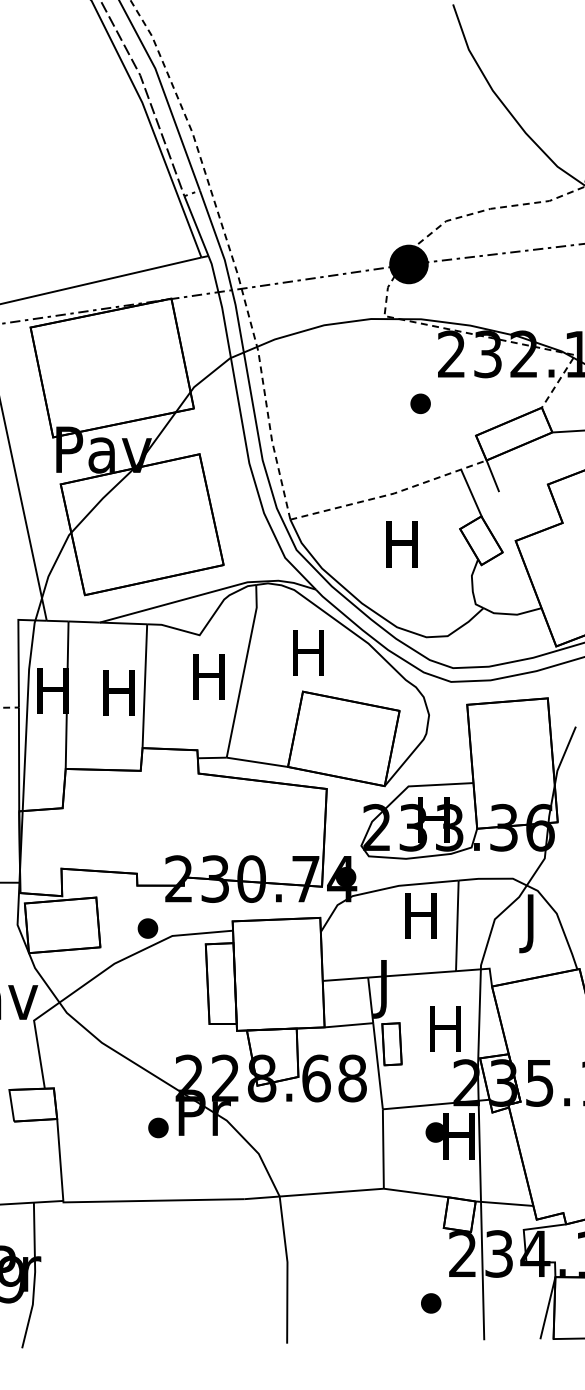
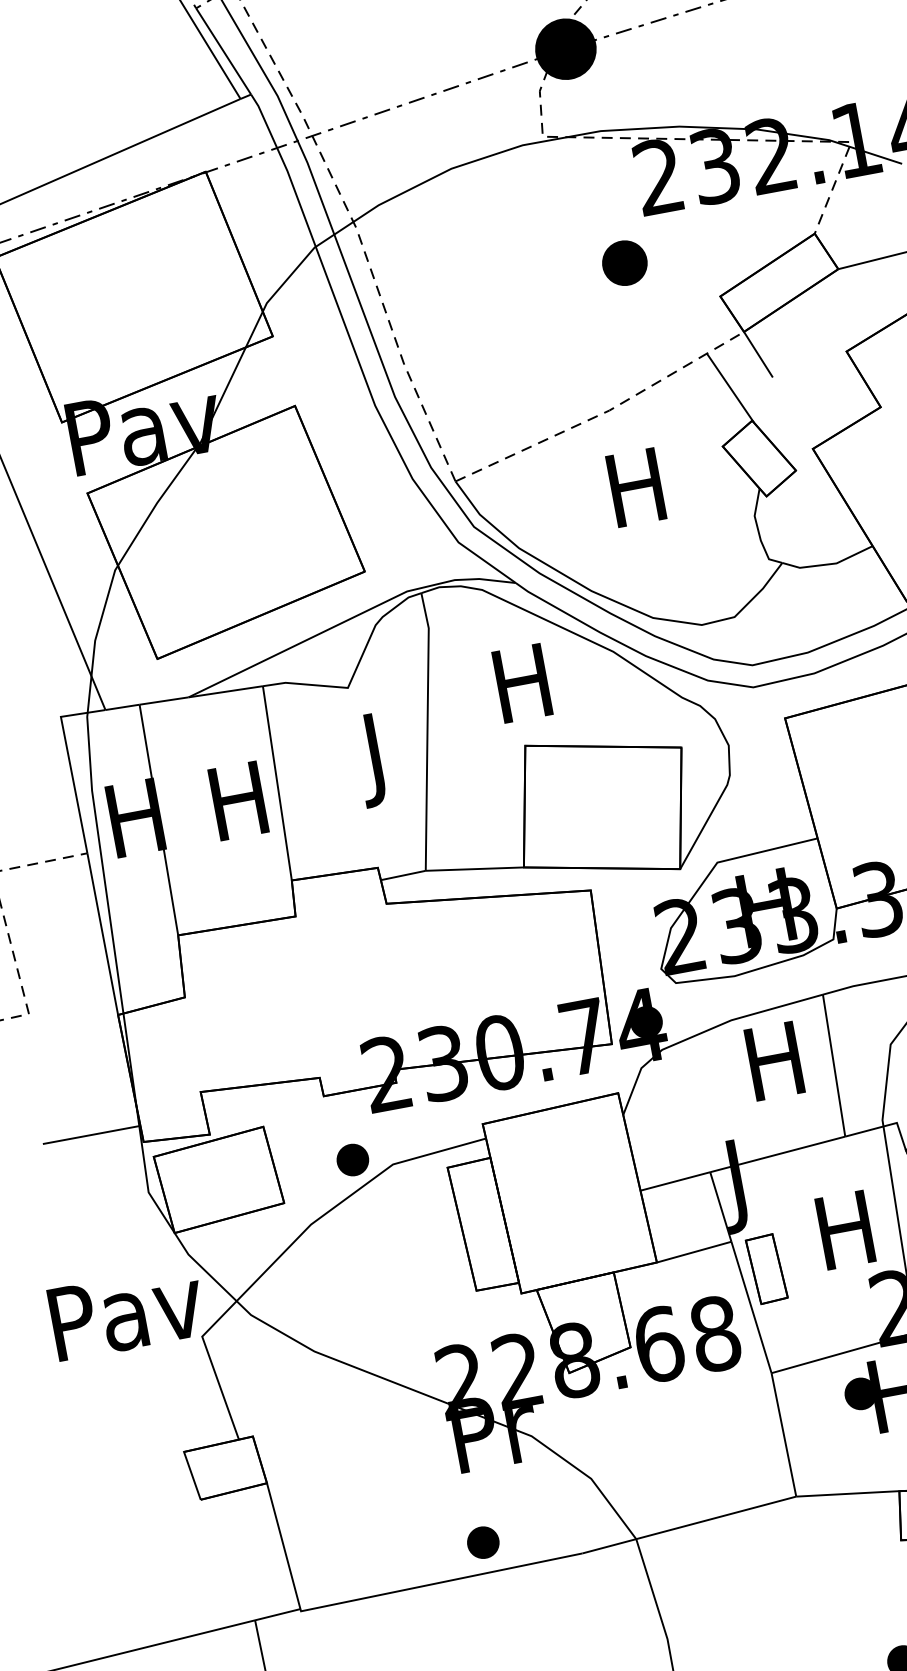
part: (420, 403) -> (624, 262), size x1.4
text: (208, 682) -> (375, 759), H -> J
part: (158, 1127) -> (483, 1541), moved

